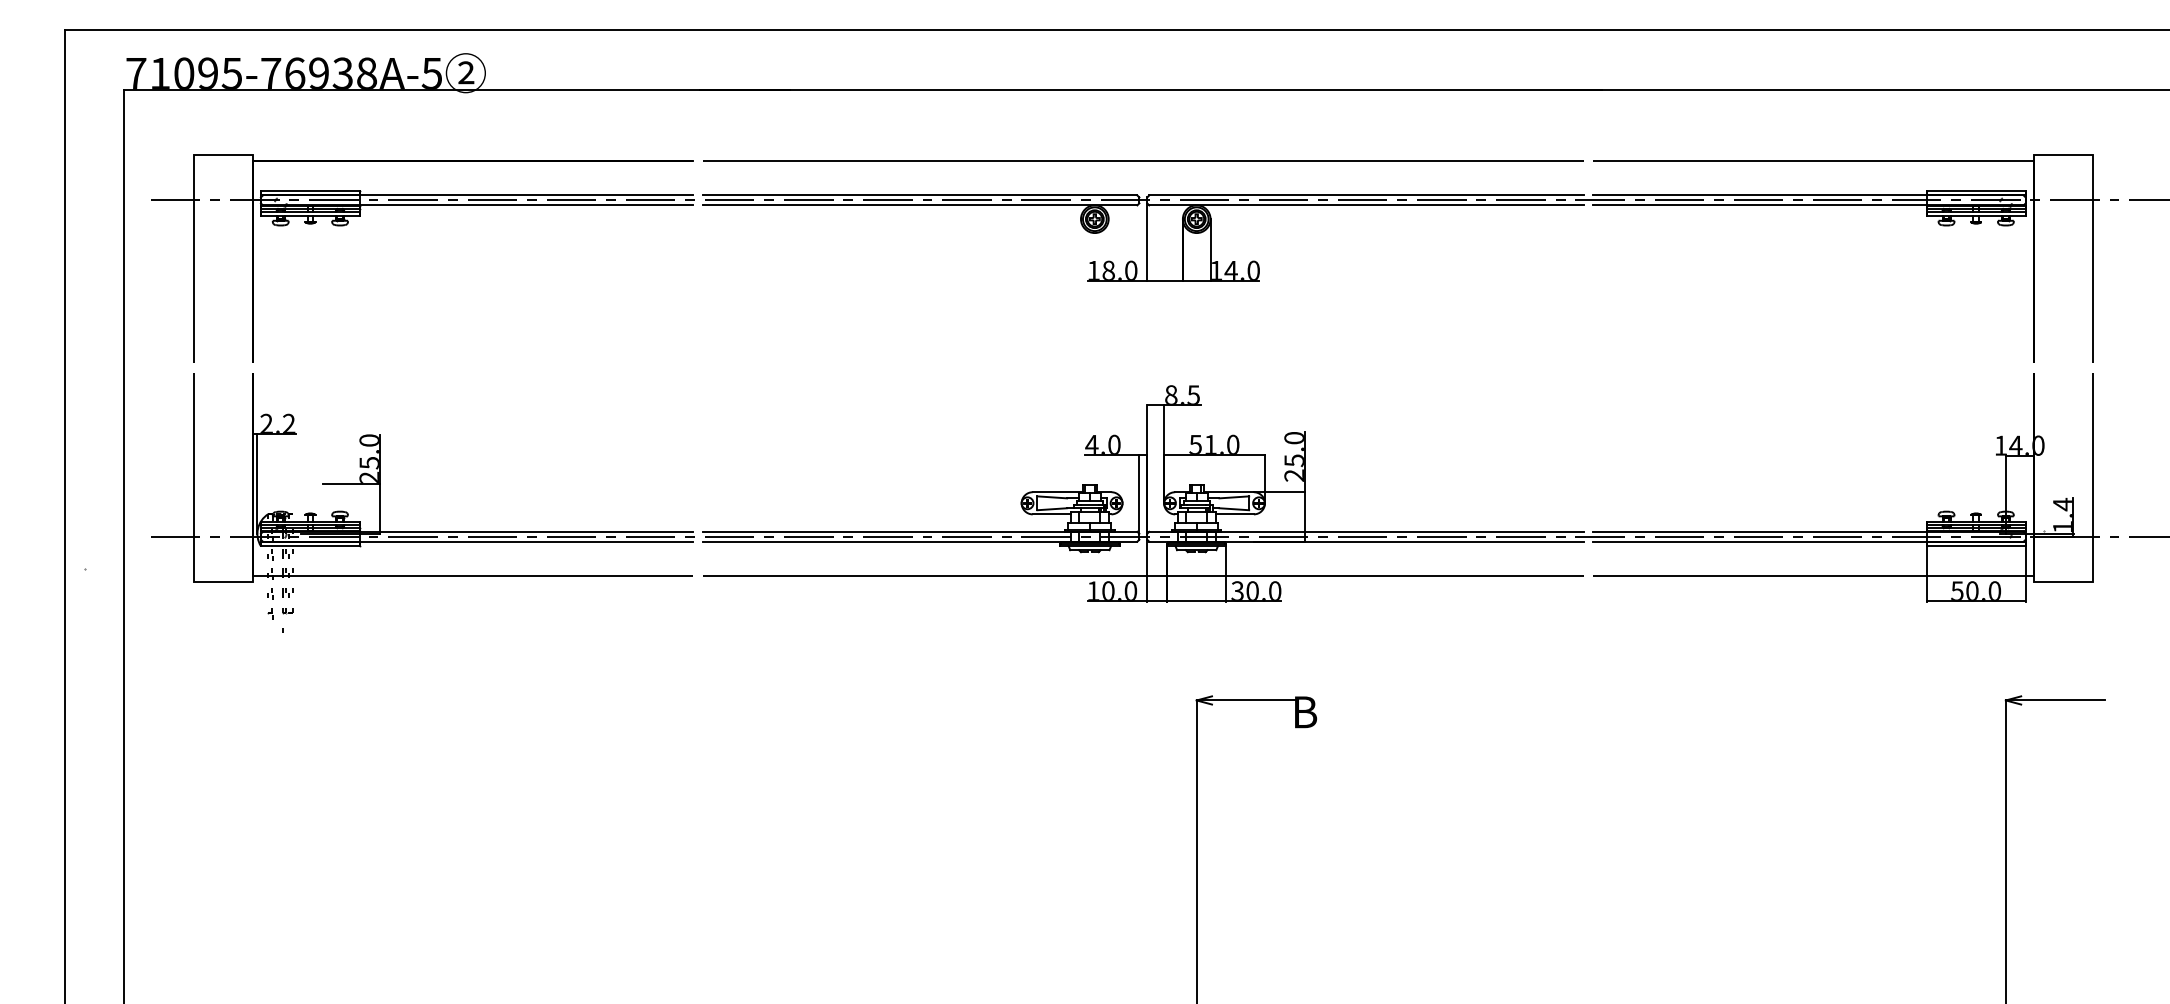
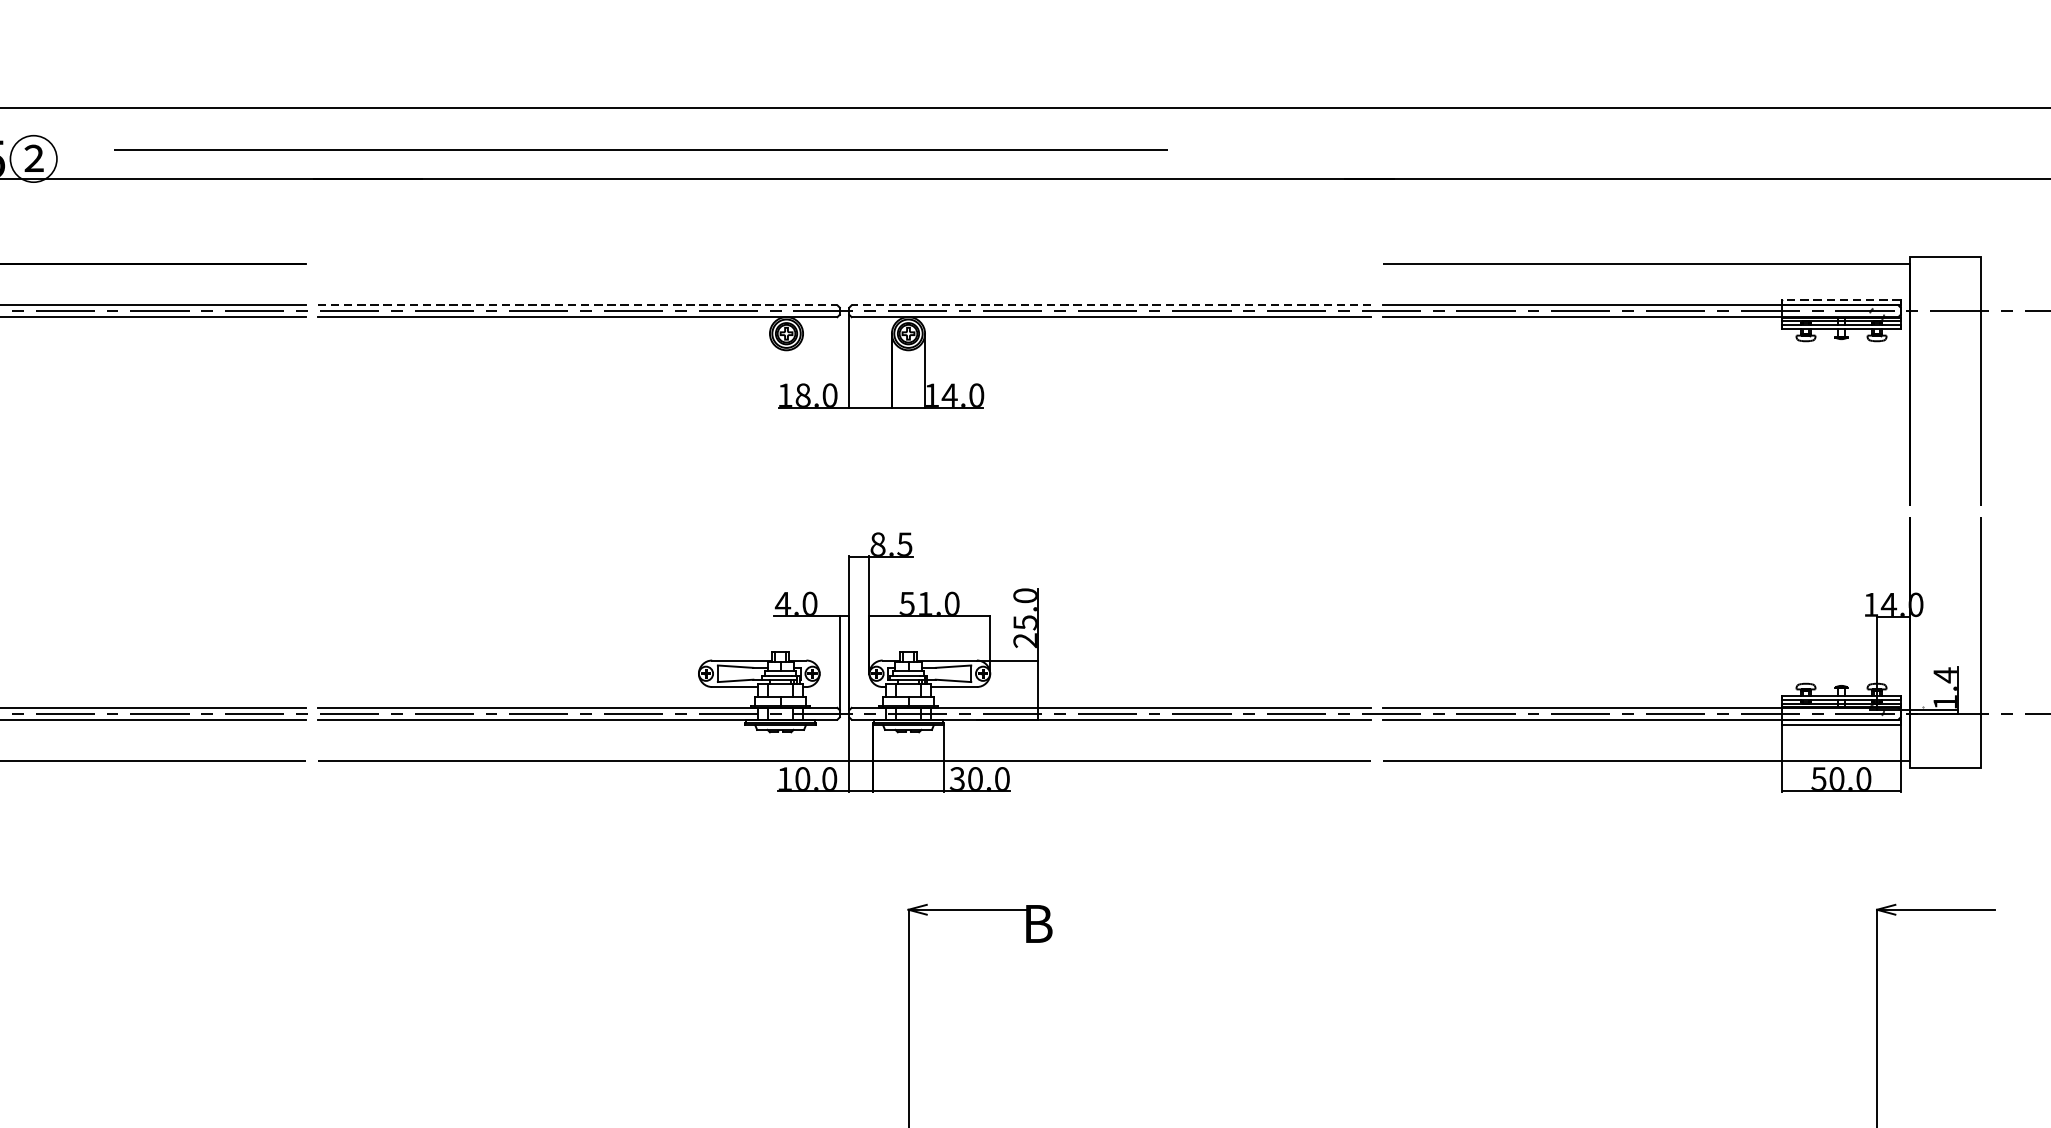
line: (1143, 160) -> (641, 149), moved
line: (1975, 190) -> (1840, 299), solid -> dashed
line: (920, 195) -> (577, 305), solid -> dashed
line: (1365, 195) -> (1110, 305), solid -> dashed

